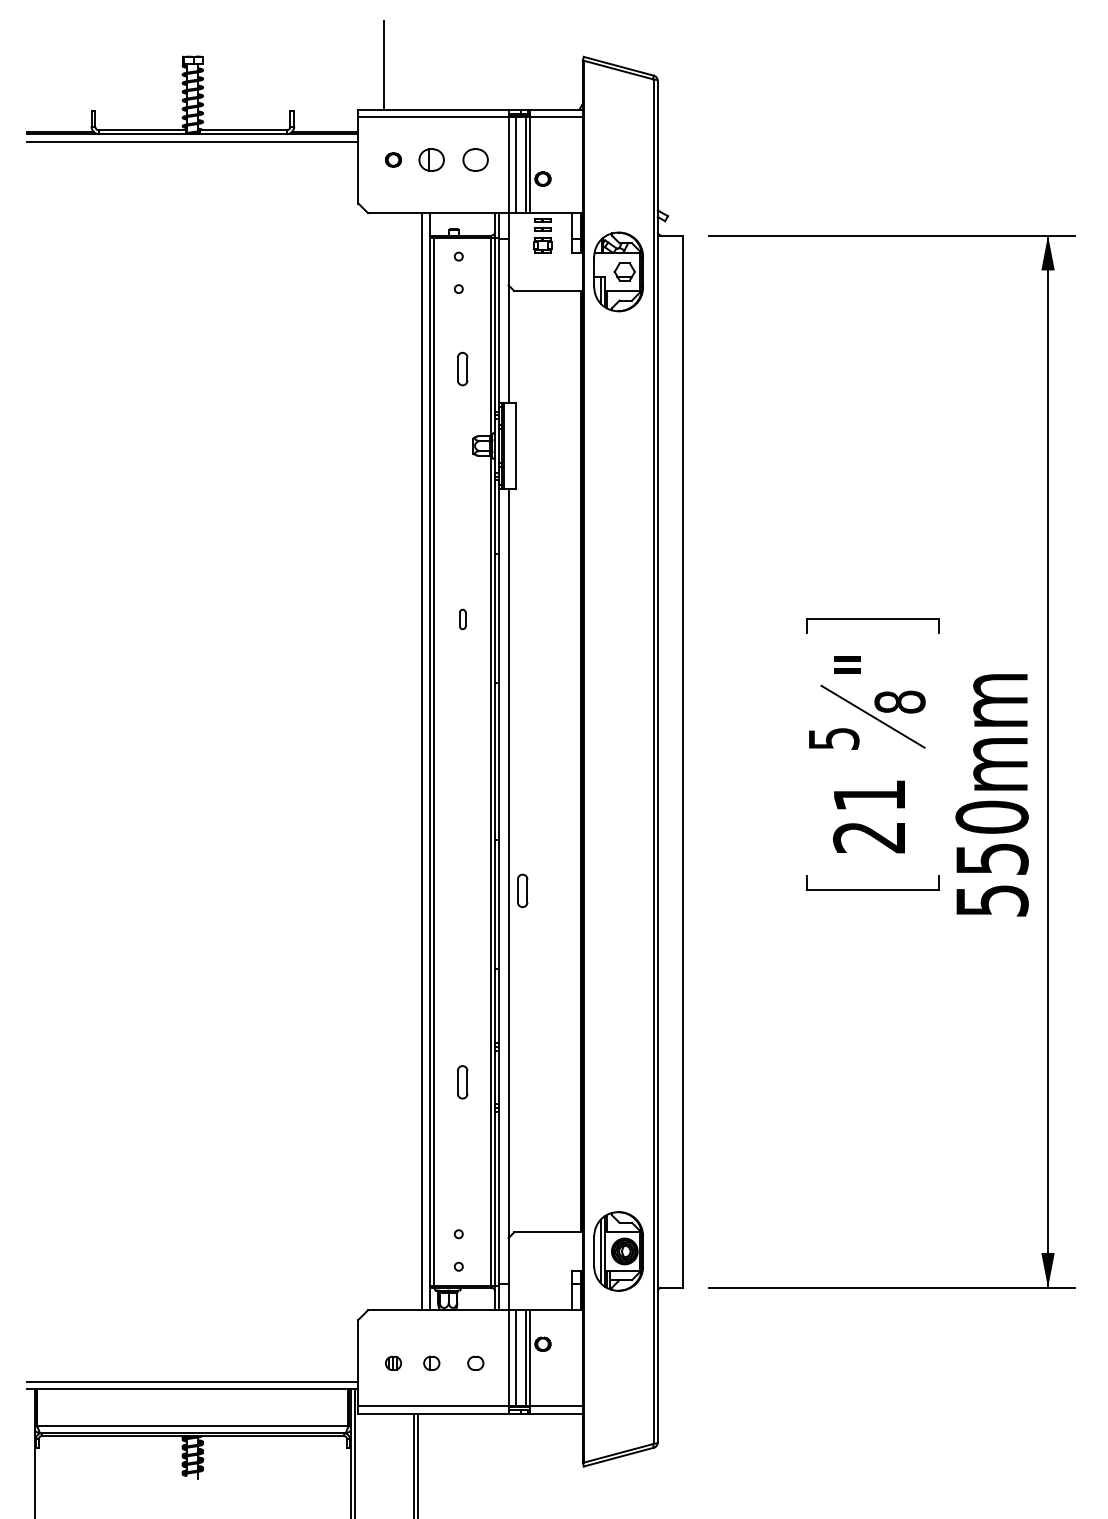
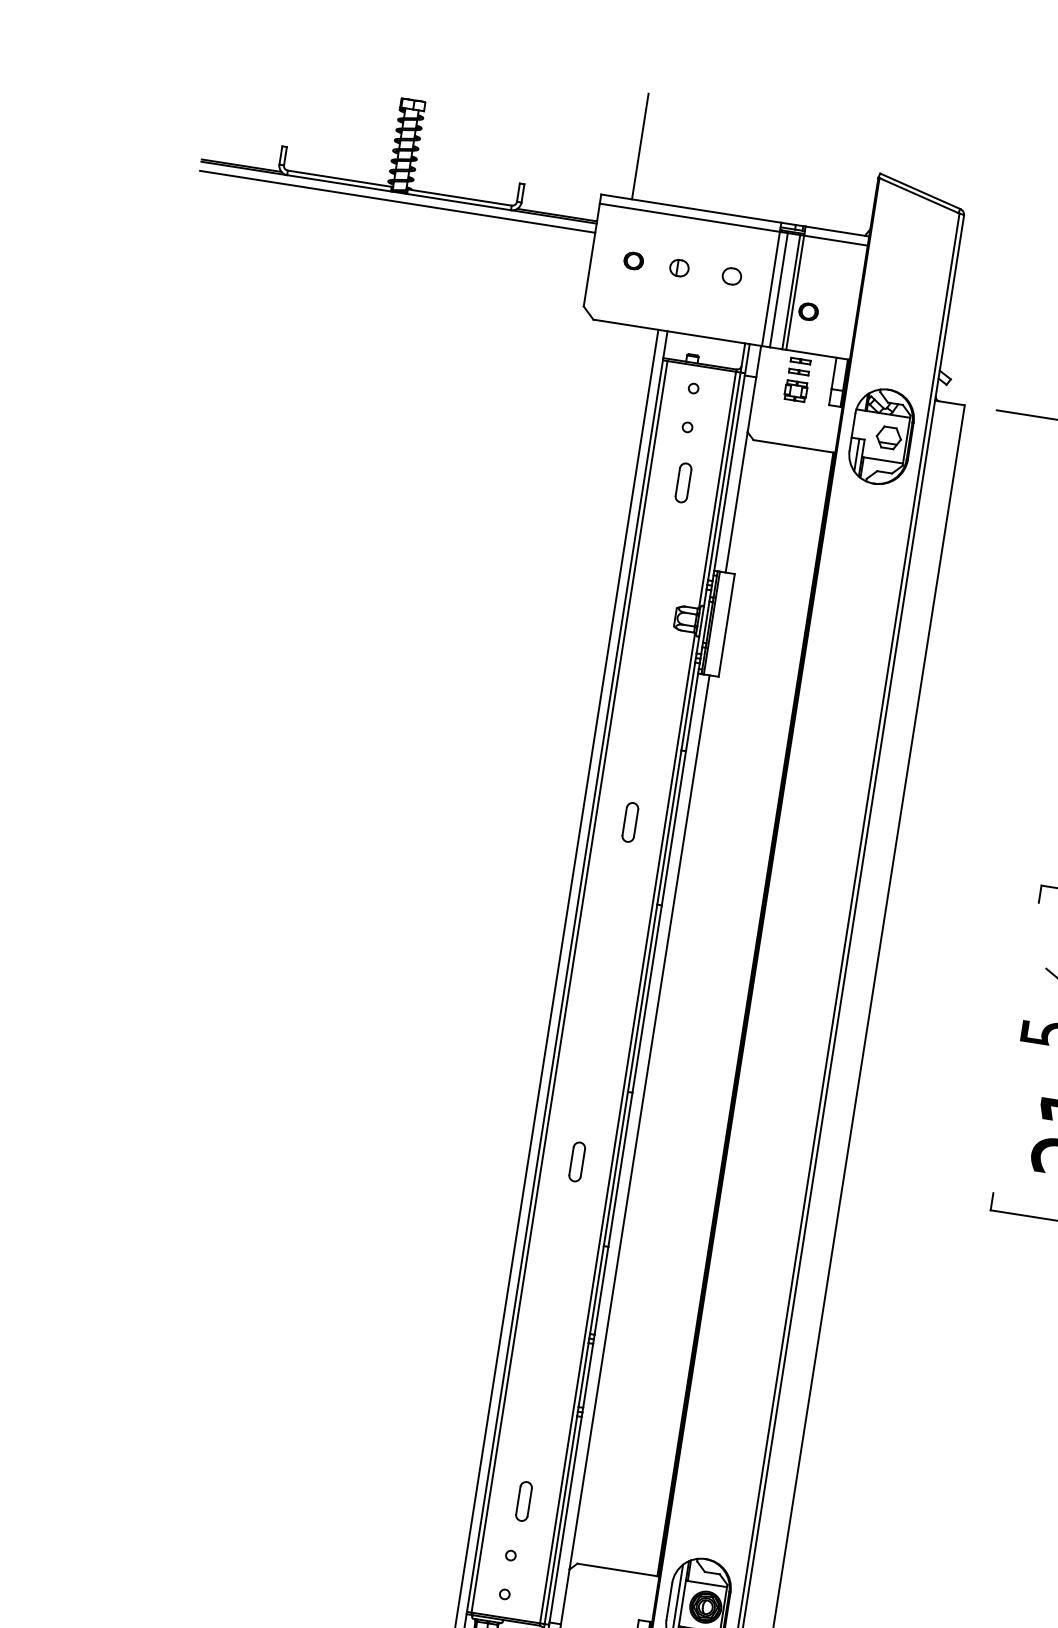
part: (431, 159) -> (679, 267), size x0.62
part: (475, 159) -> (731, 275), size x0.62
part: (462, 368) -> (683, 482), moved
part: (462, 619) -> (630, 822), size x1.67
part: (522, 890) -> (577, 1161), moved
part: (462, 1082) -> (523, 1501), moved

